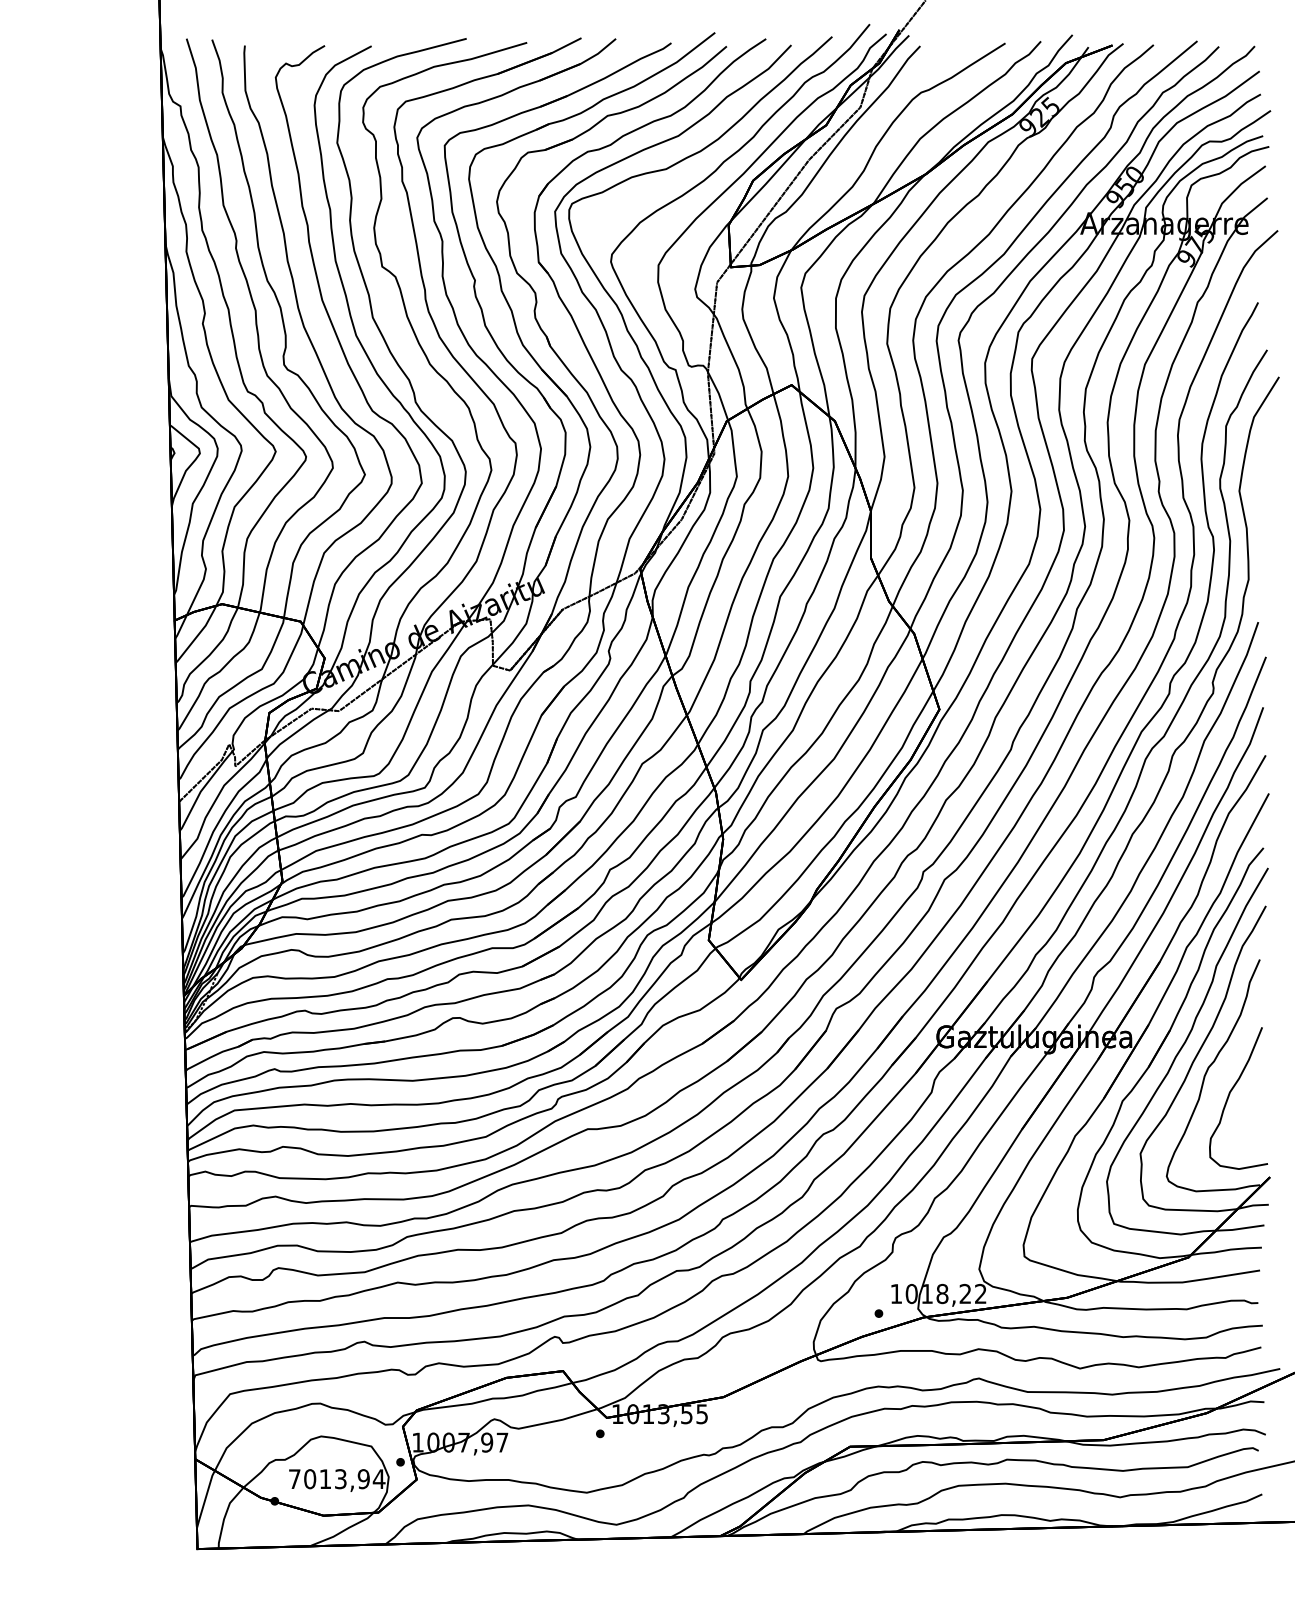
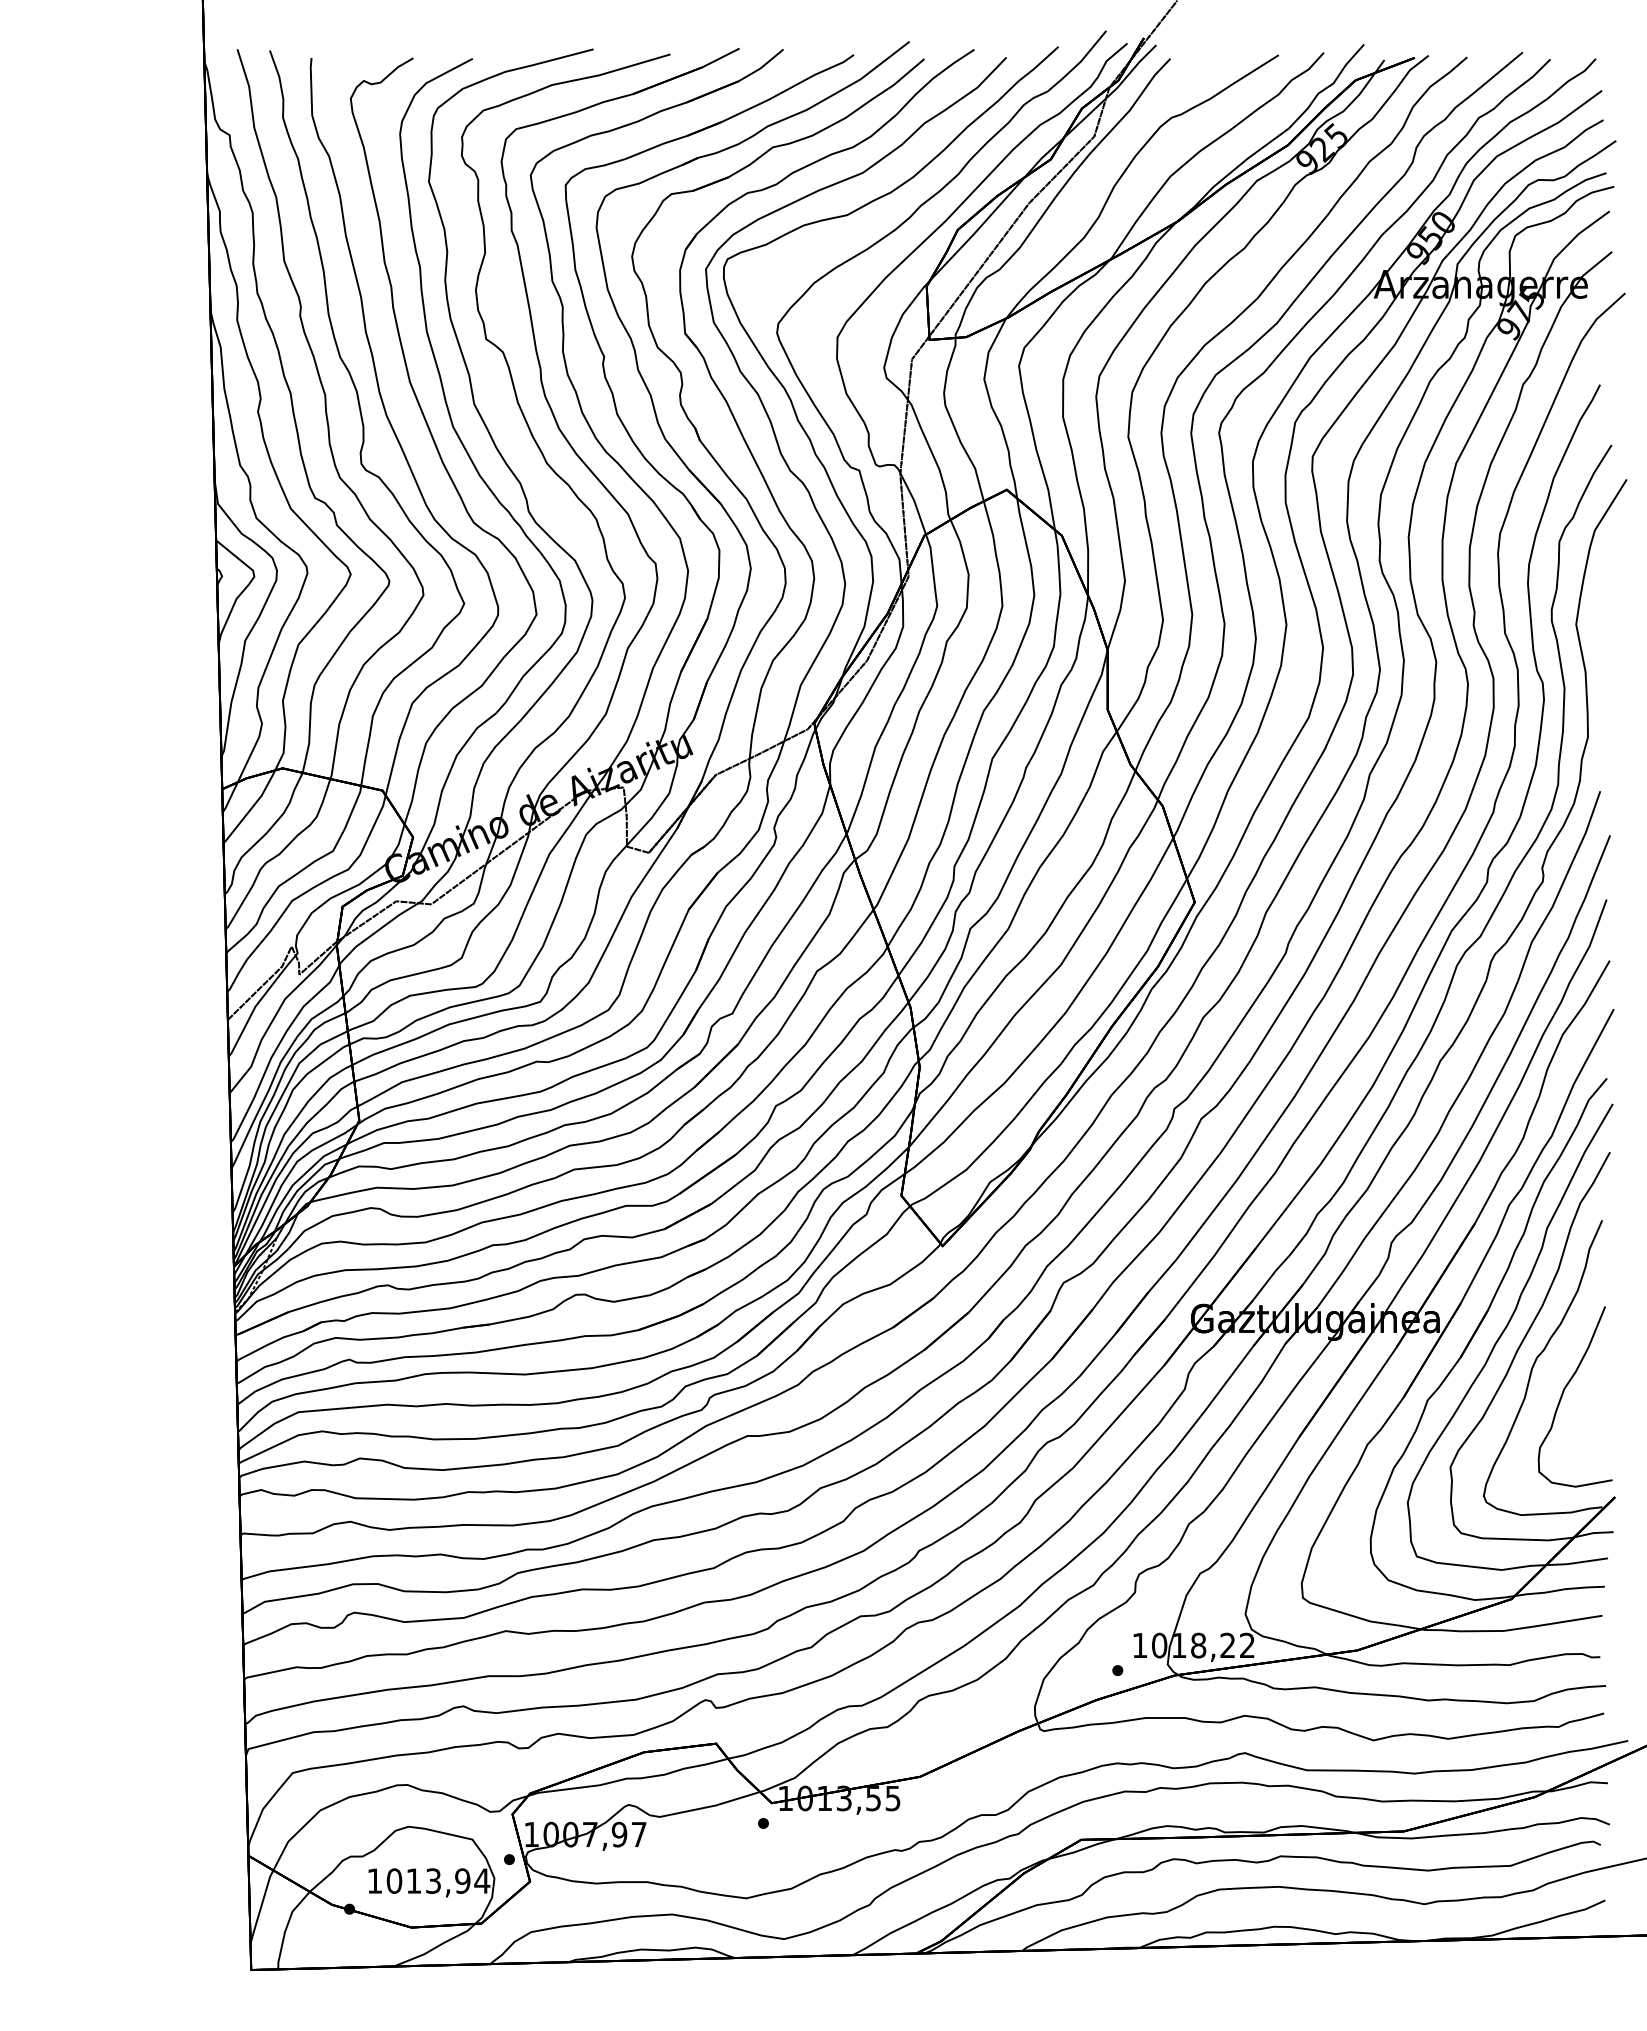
text: (294, 1478) -> (374, 1880), 7013,94 -> 1013,94

